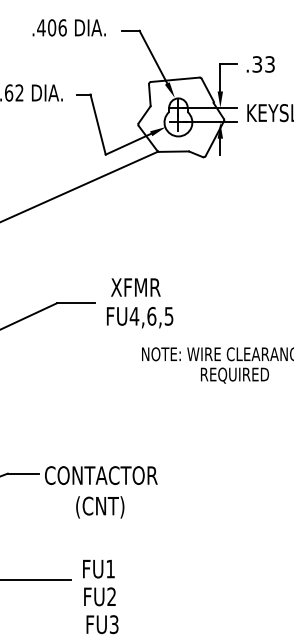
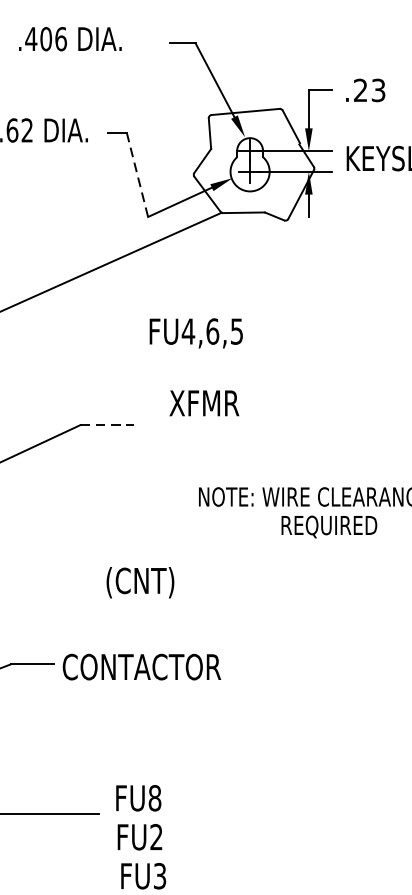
text: (68, 27) -> (69, 38), moved
text: (256, 64) -> (359, 90), .33 -> .23
line: (98, 124) -> (137, 174), solid -> dashed
text: (135, 287) -> (203, 403), moved
line: (76, 303) -> (107, 425), solid -> dashed
text: (140, 317) -> (196, 333), moved
text: (100, 507) -> (140, 582), moved
text: (110, 568) -> (154, 797), FU1 -> FU8

